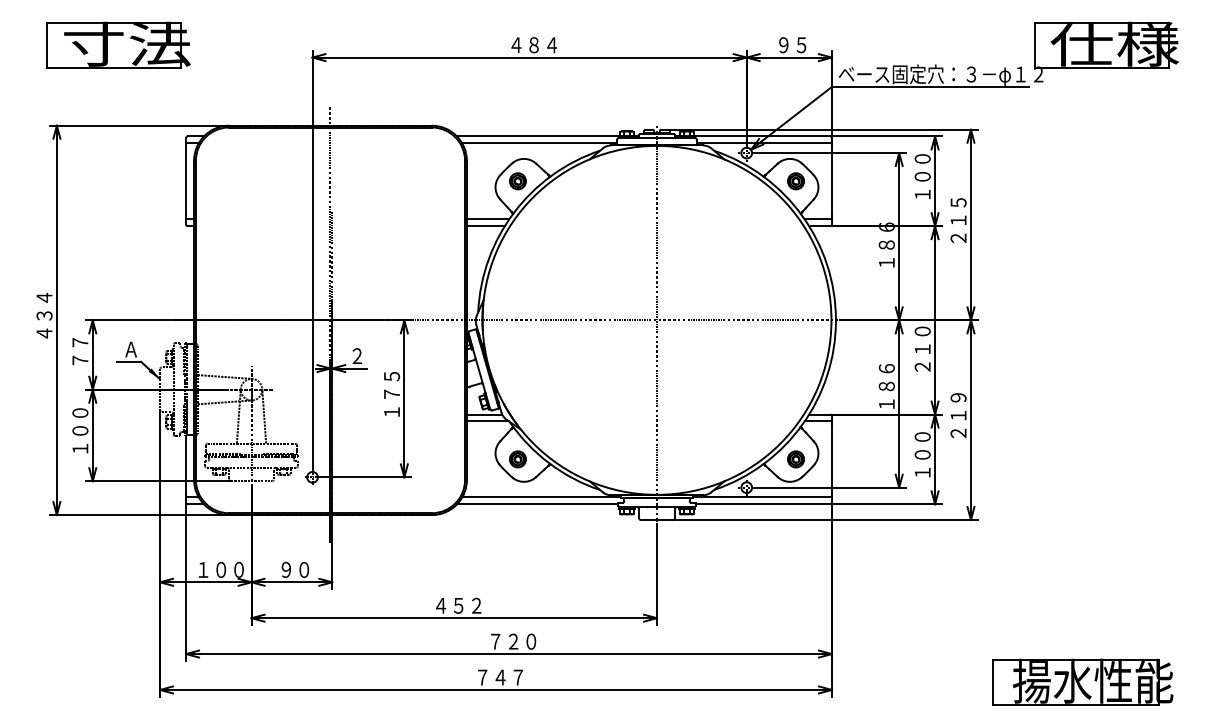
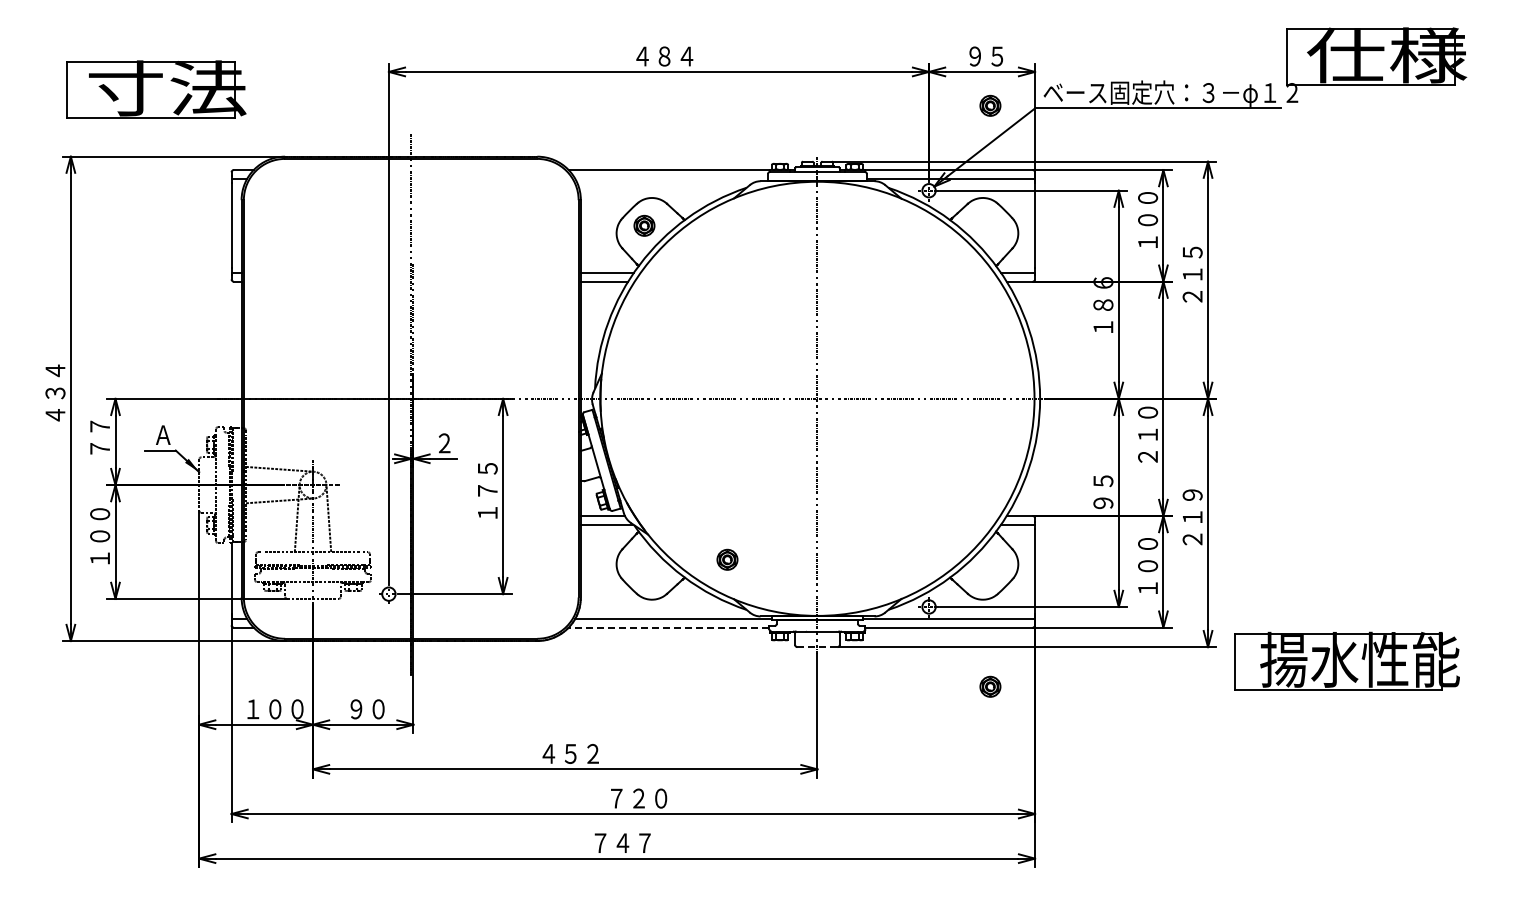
part: (118, 45) -> (156, 89), moved
line: (539, 143) -> (671, 178), removed
part: (796, 181) -> (990, 105), moved
text: (886, 386) -> (1103, 481), １８６ -> ９５
part: (517, 459) -> (727, 559), moved
part: (796, 459) -> (990, 686), moved
line: (537, 504) -> (668, 627), solid -> dashed
line: (657, 520) -> (817, 647), solid -> dashed
part: (1082, 681) -> (1346, 660), moved

